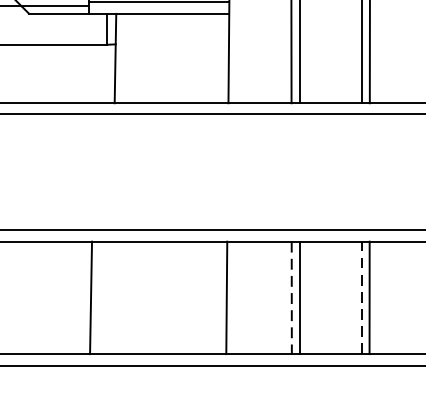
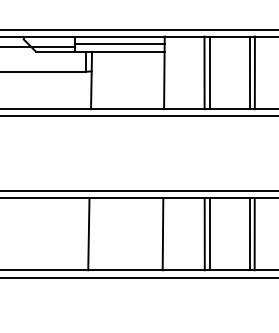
line: (361, 296) -> (249, 233), dashed -> solid
line: (90, 298) -> (88, 234), moved
line: (291, 298) -> (204, 234), dashed -> solid

